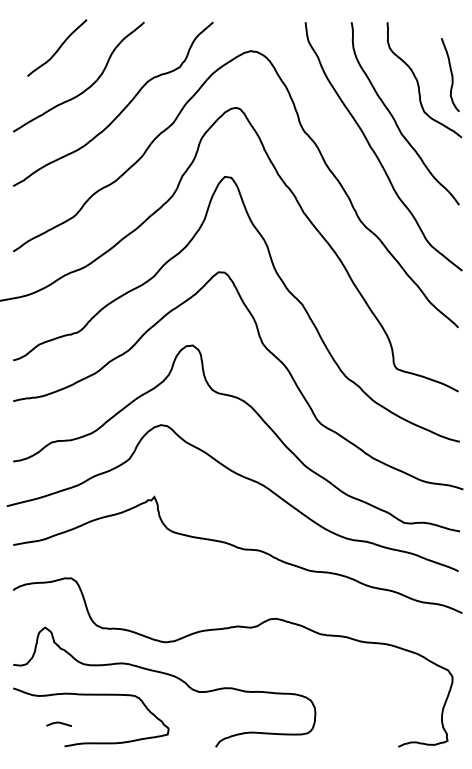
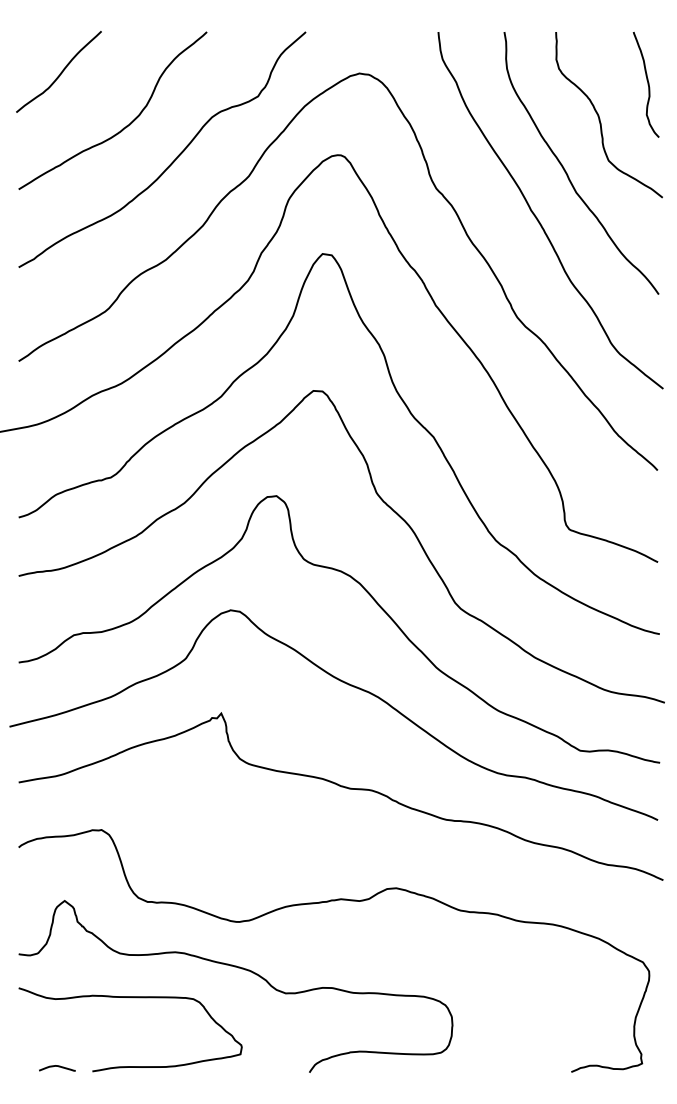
curve: (58, 47) -> (60, 71), moved
curve: (451, 75) -> (647, 85), moved
curve: (58, 723) -> (56, 1067), moved

